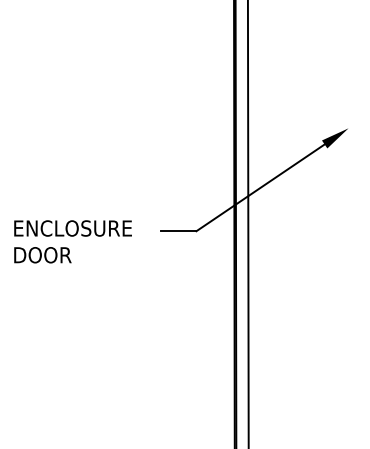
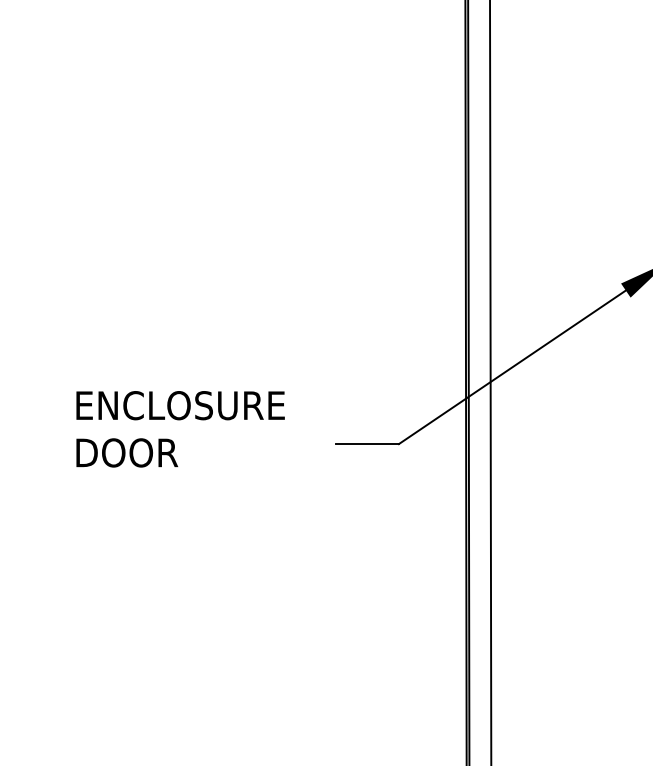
text: (72, 241) -> (179, 428), moved

